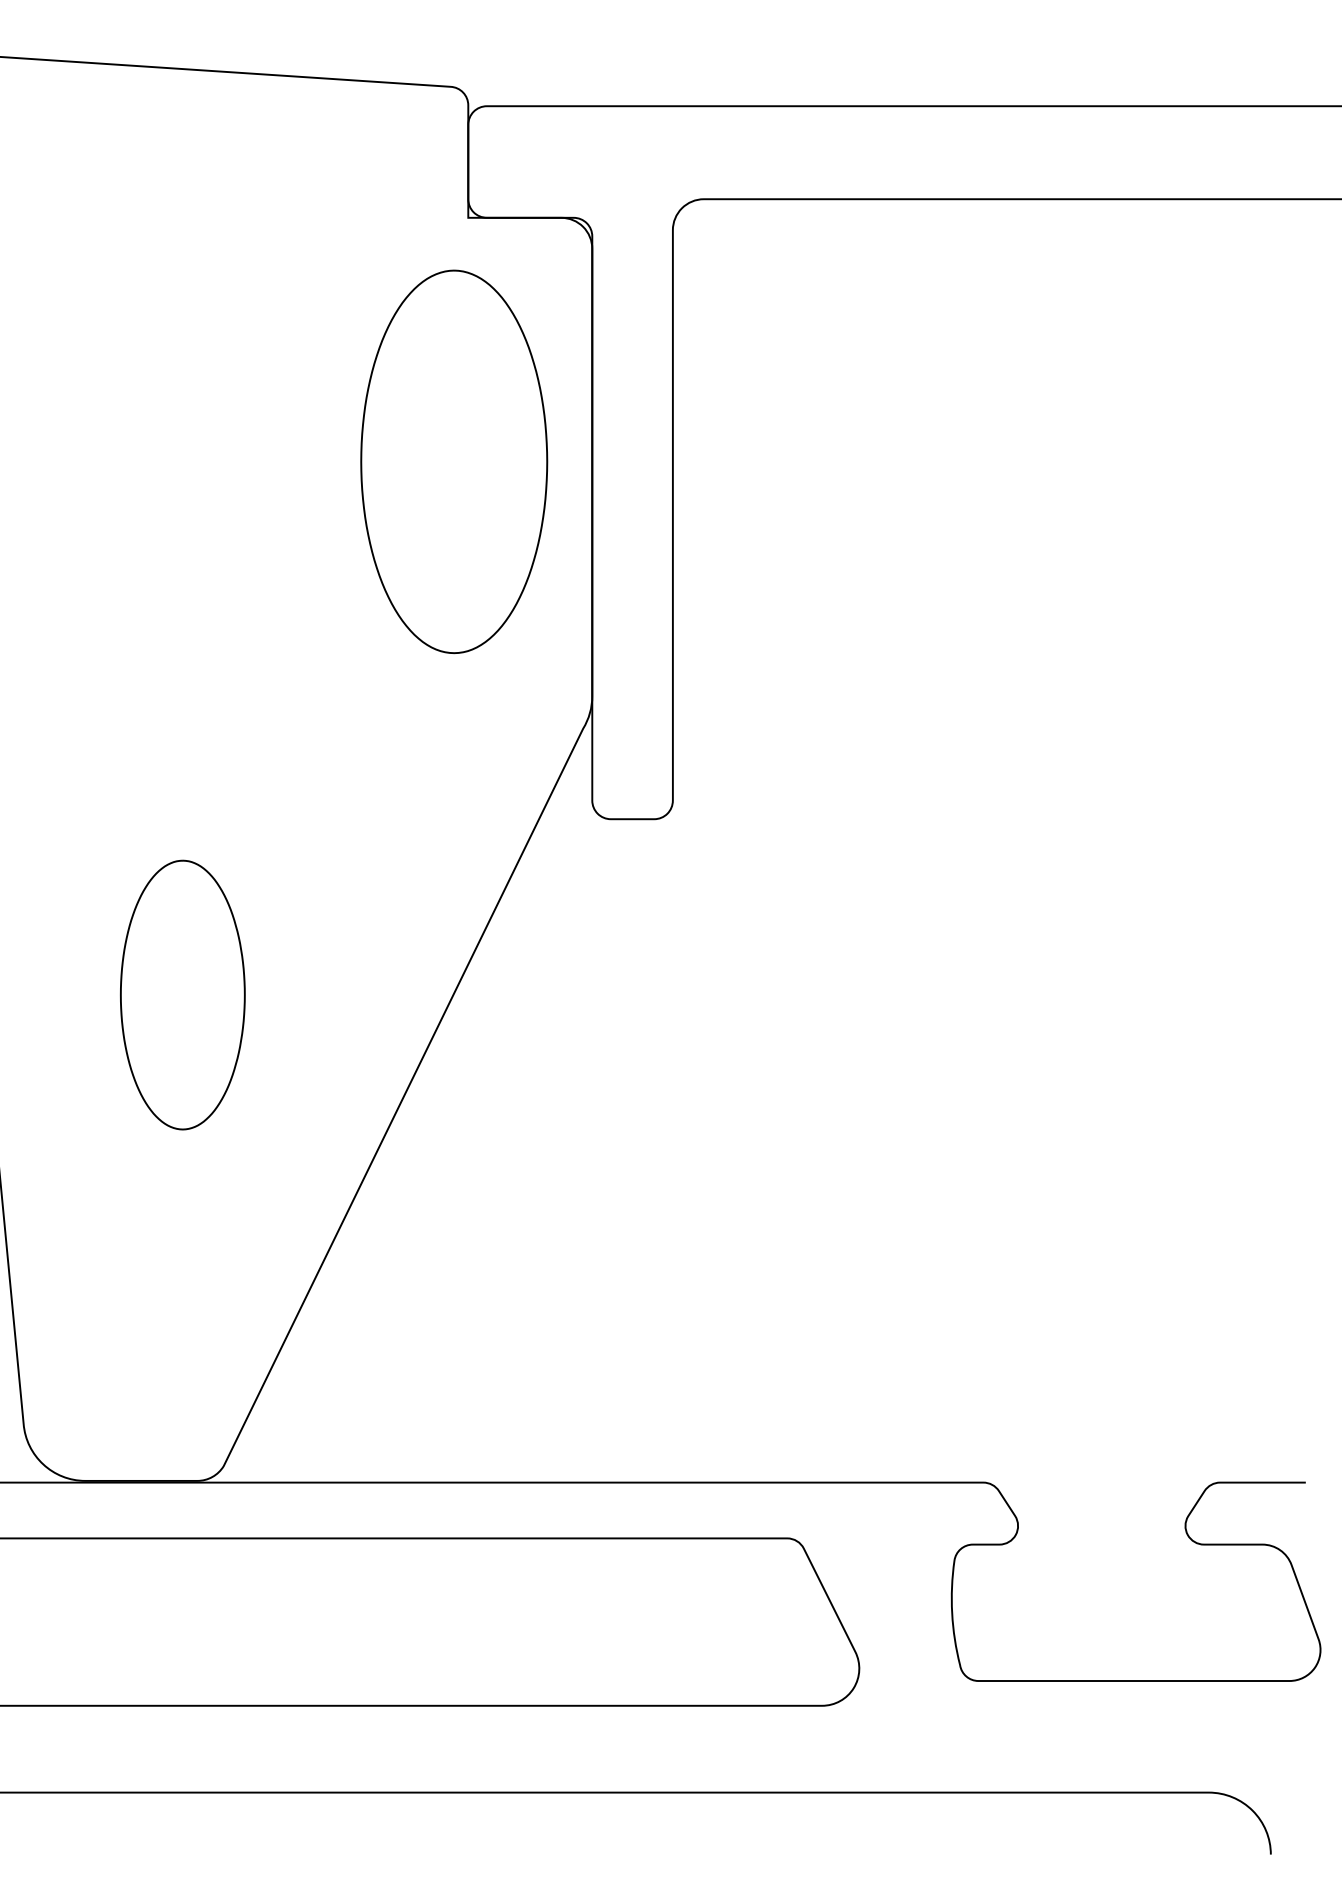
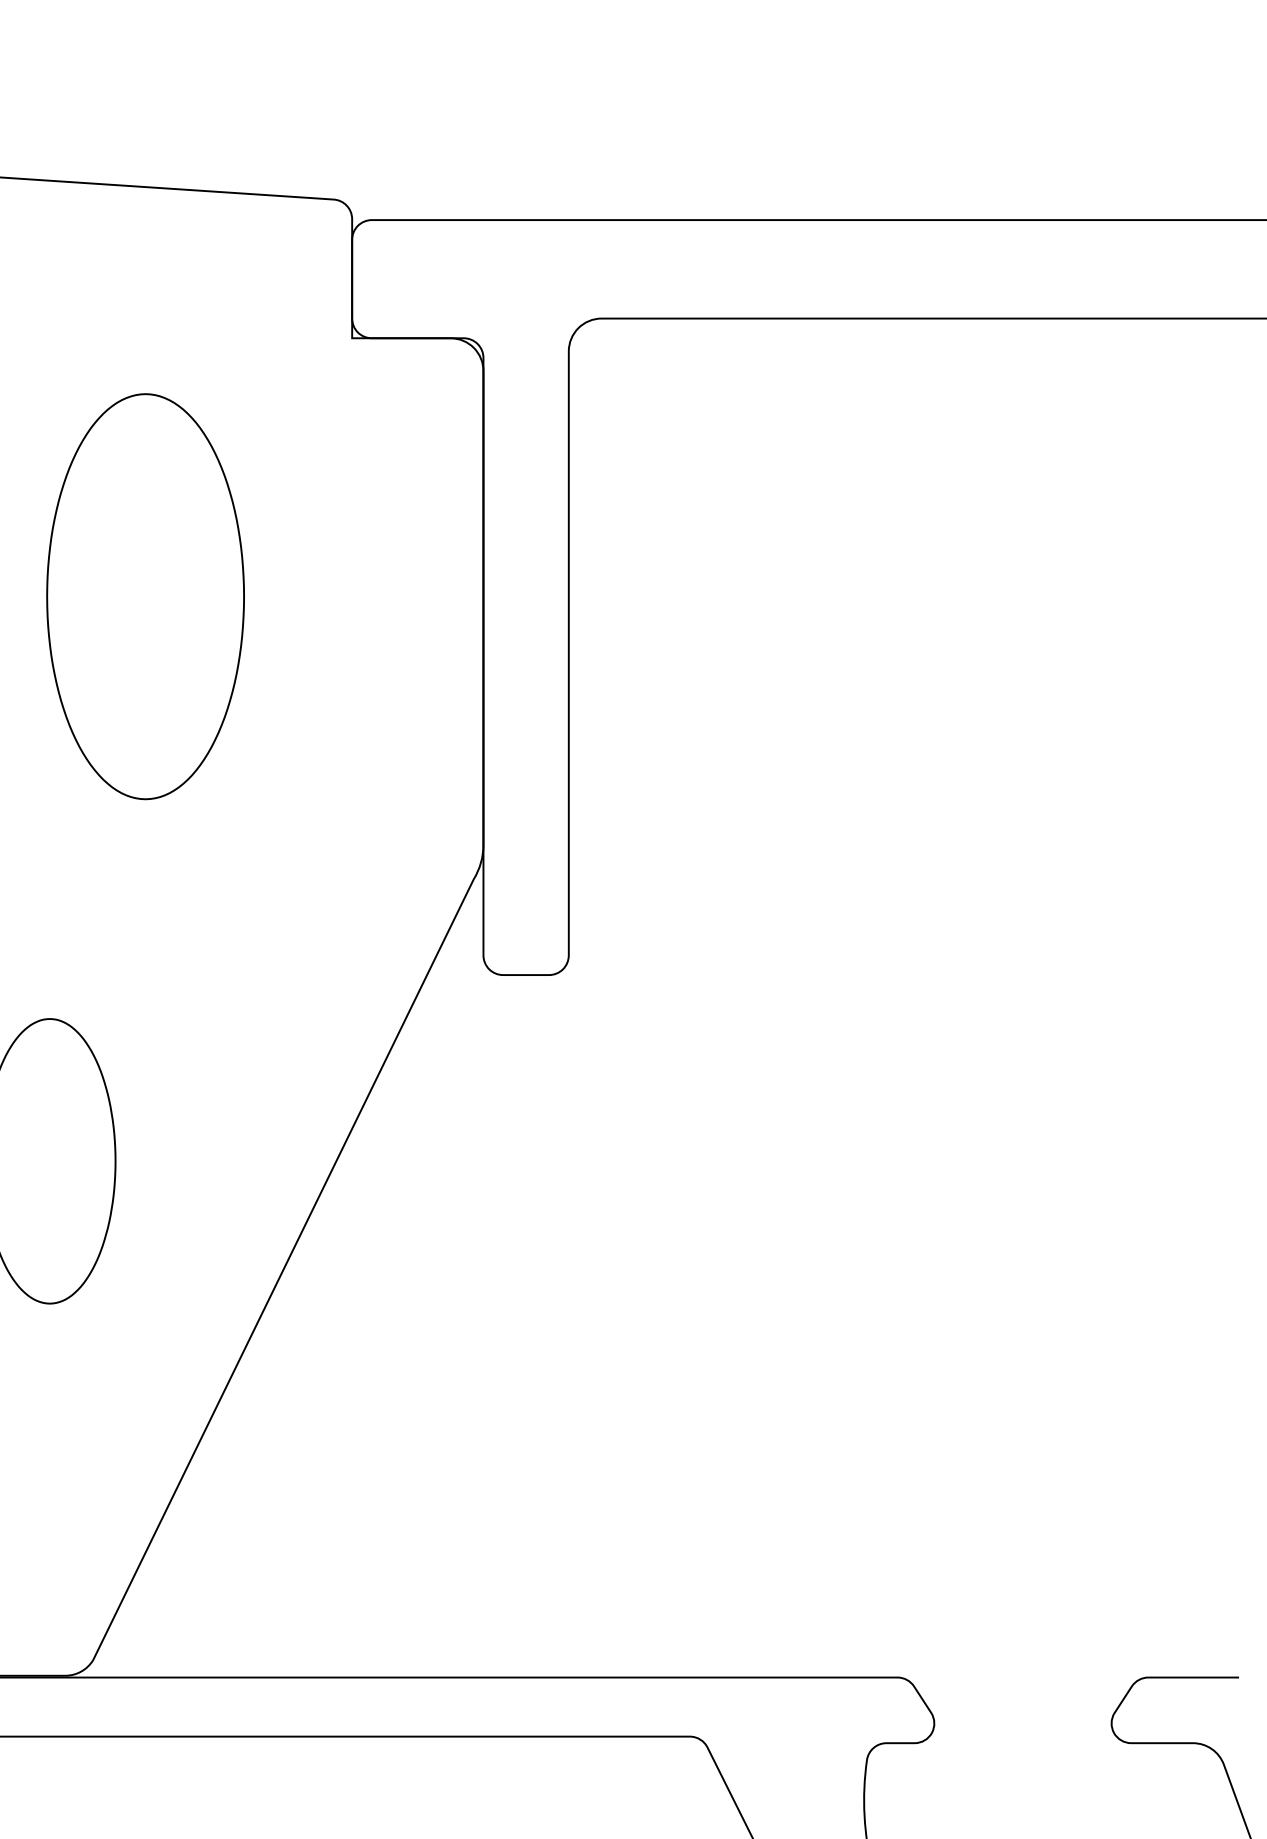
part: (454, 461) -> (145, 596), moved

